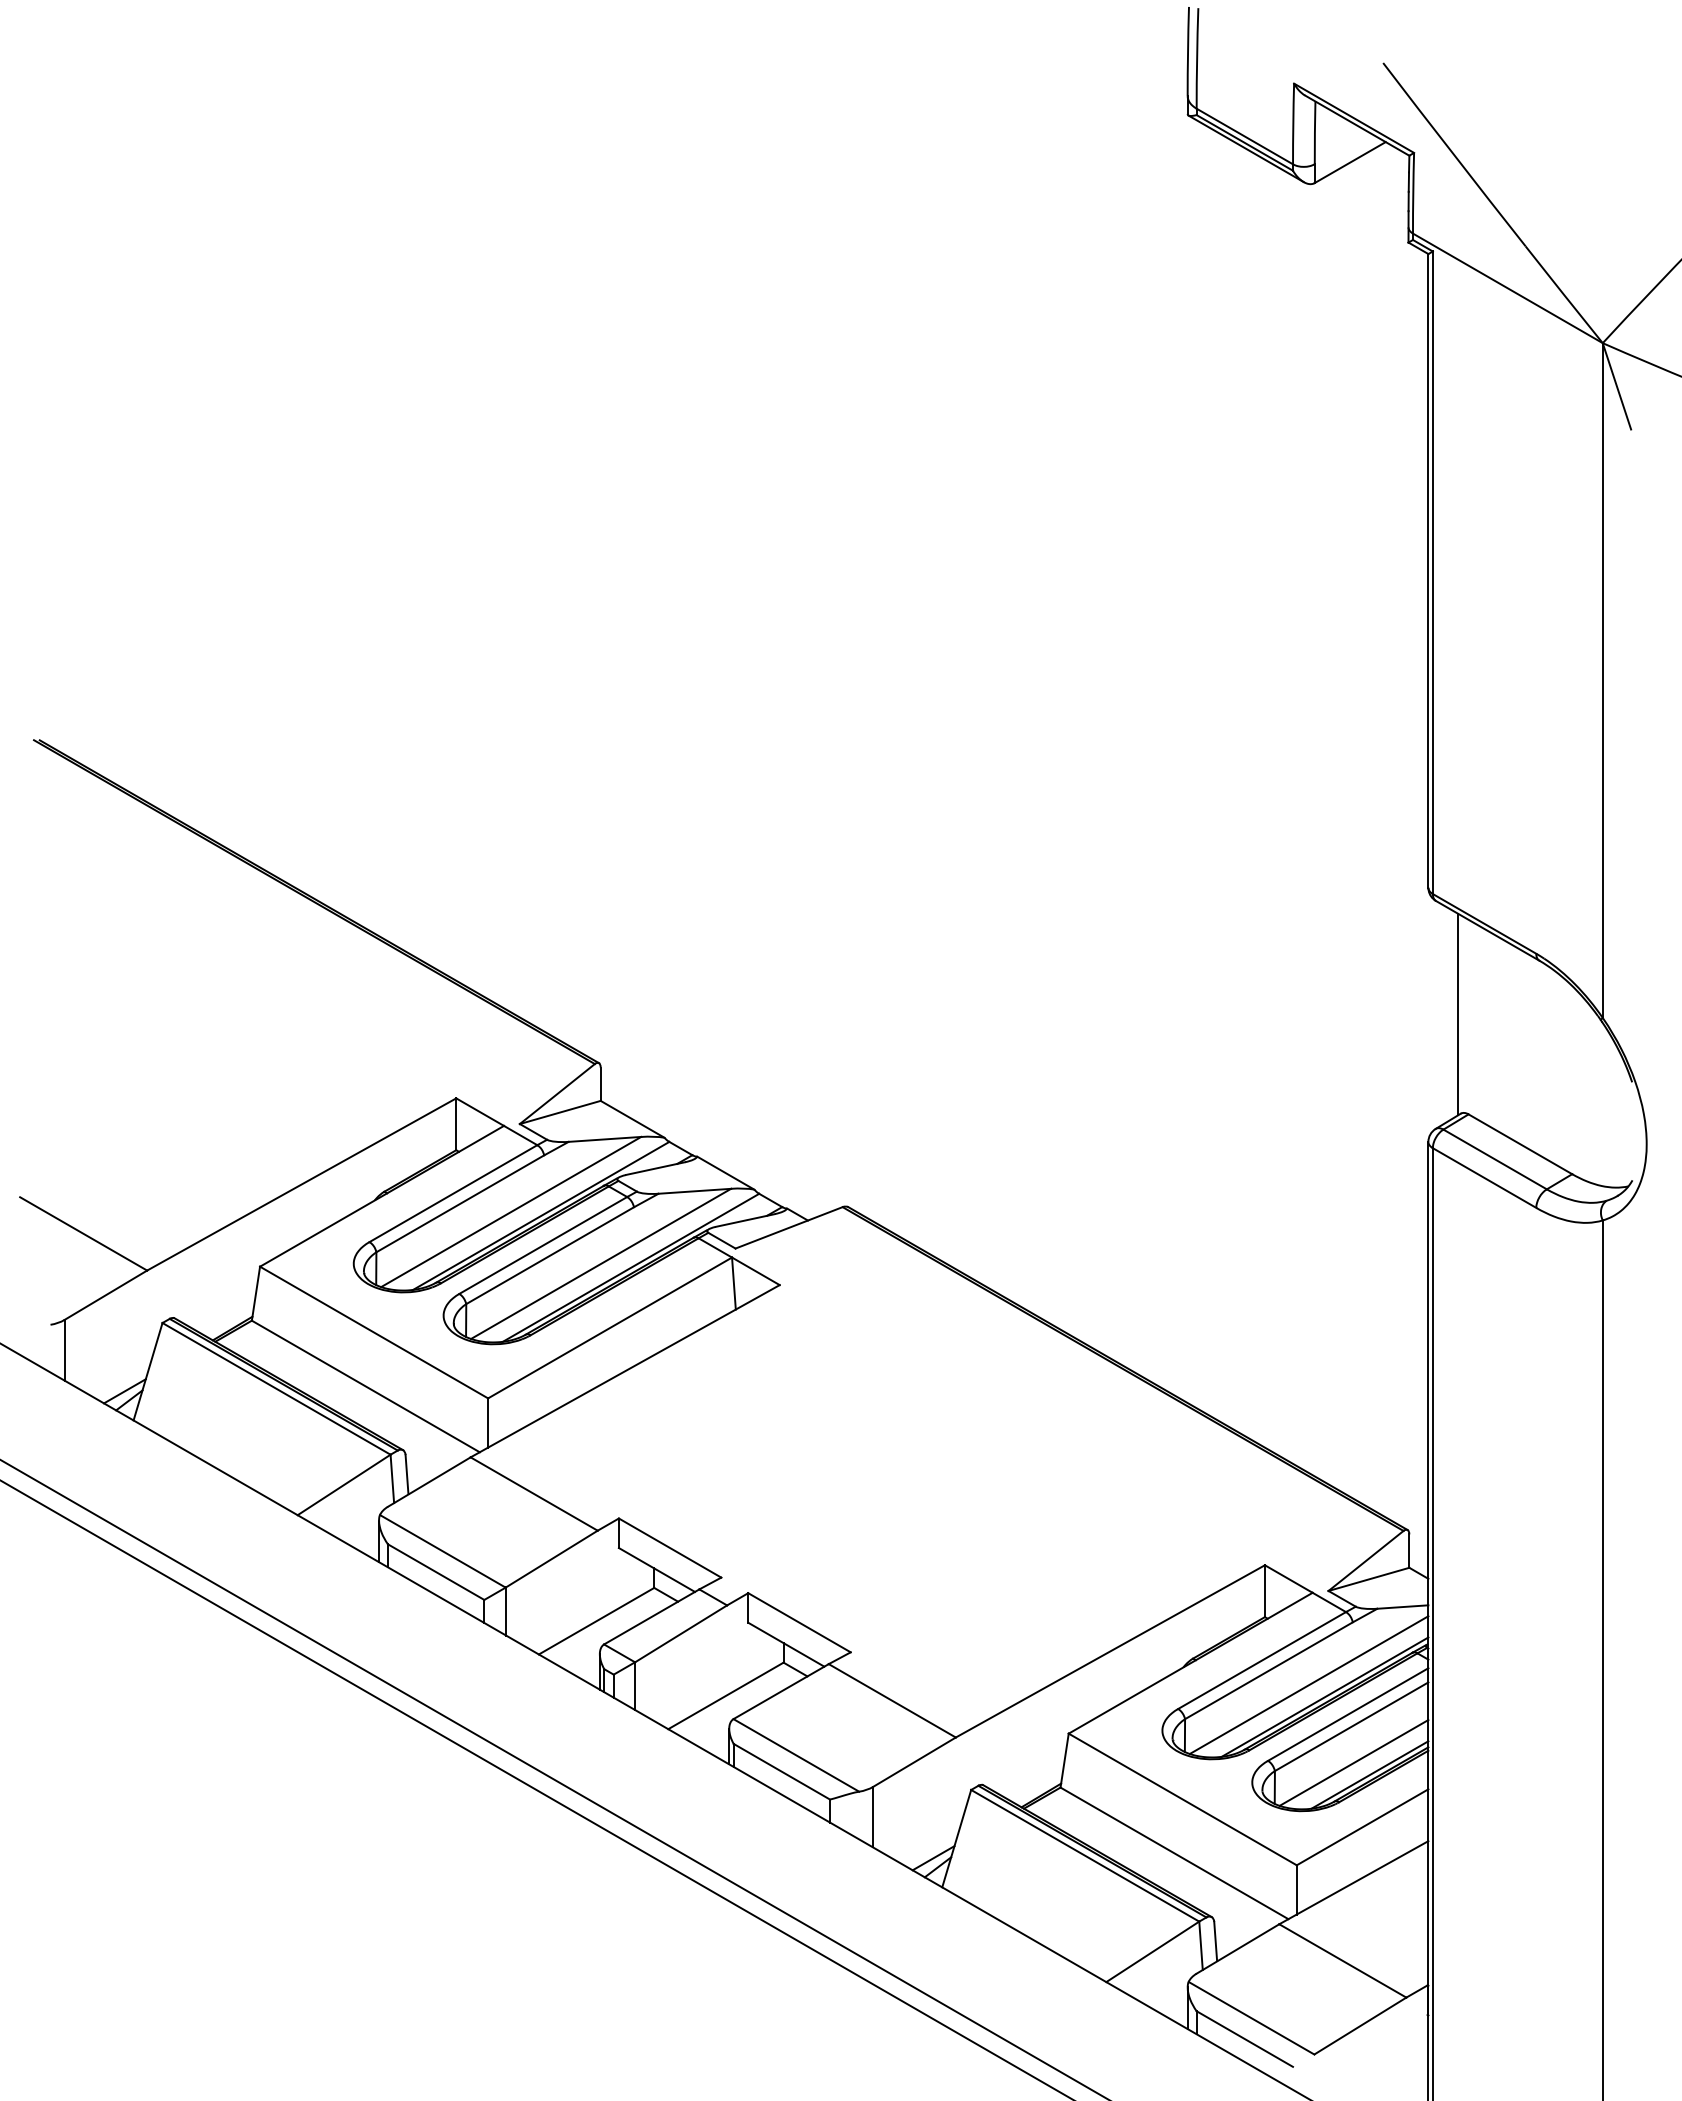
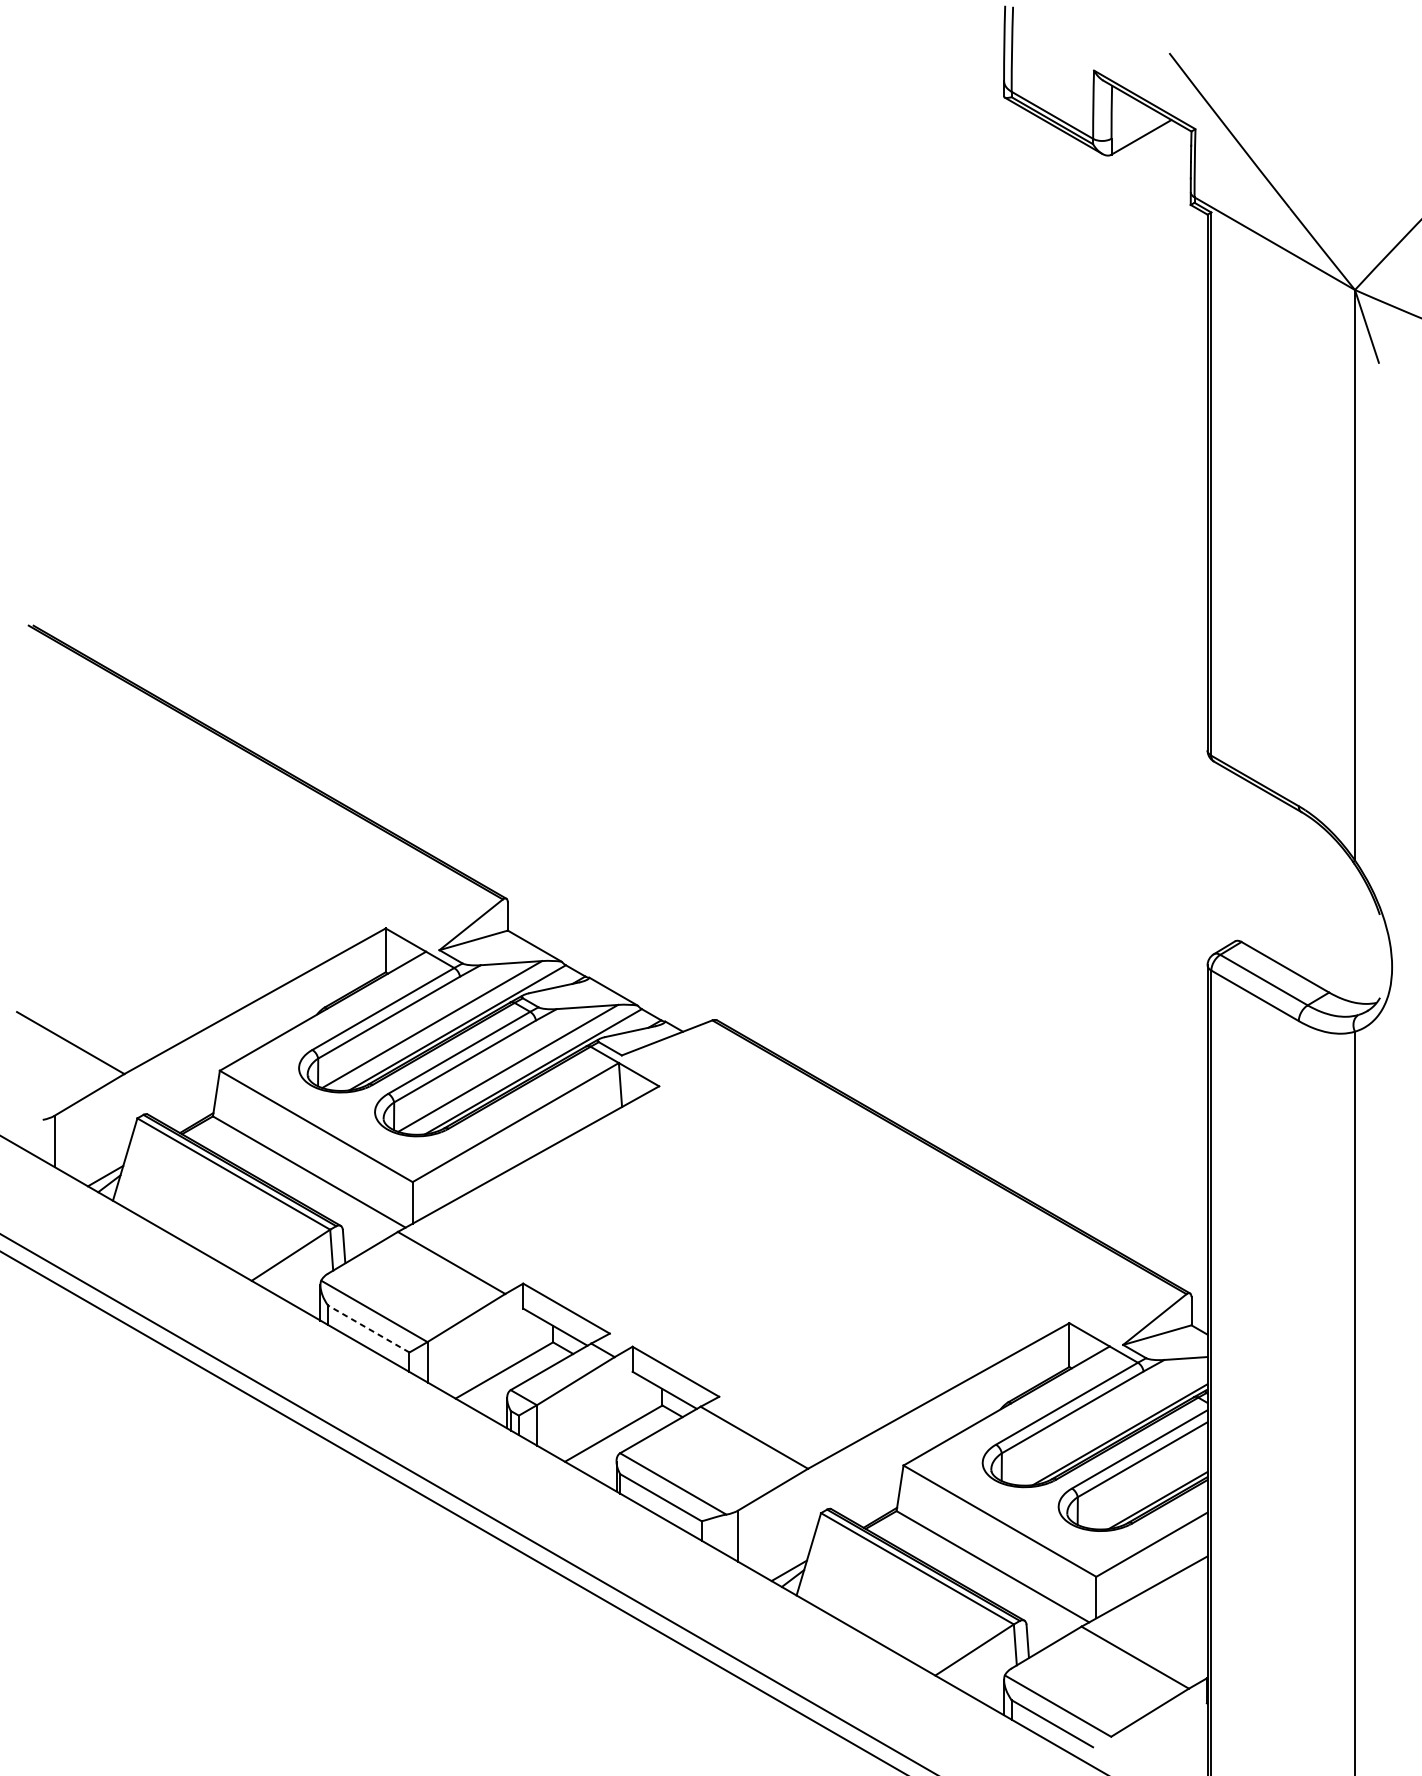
line: (1457, 1014) -> (1232, 857), removed
line: (436, 1572) -> (369, 1329), solid -> dashed
line: (1308, 1684) -> (1106, 1423), removed
line: (1353, 1762) -> (1144, 1489), removed

